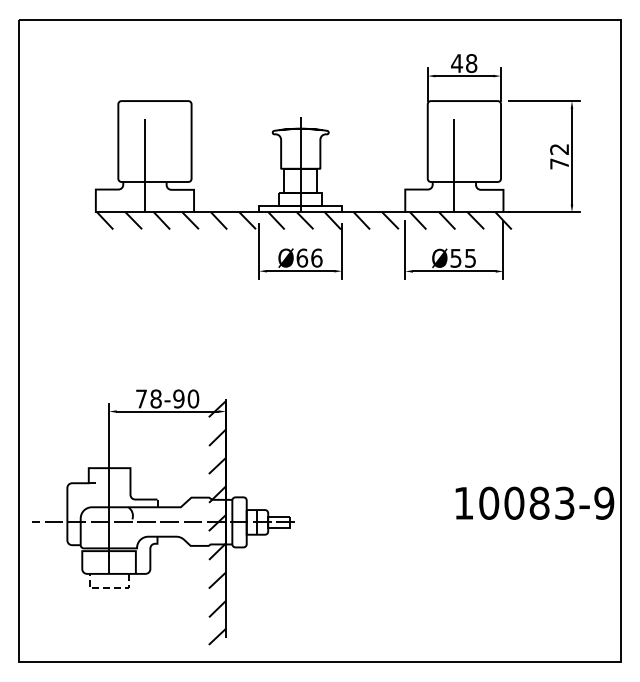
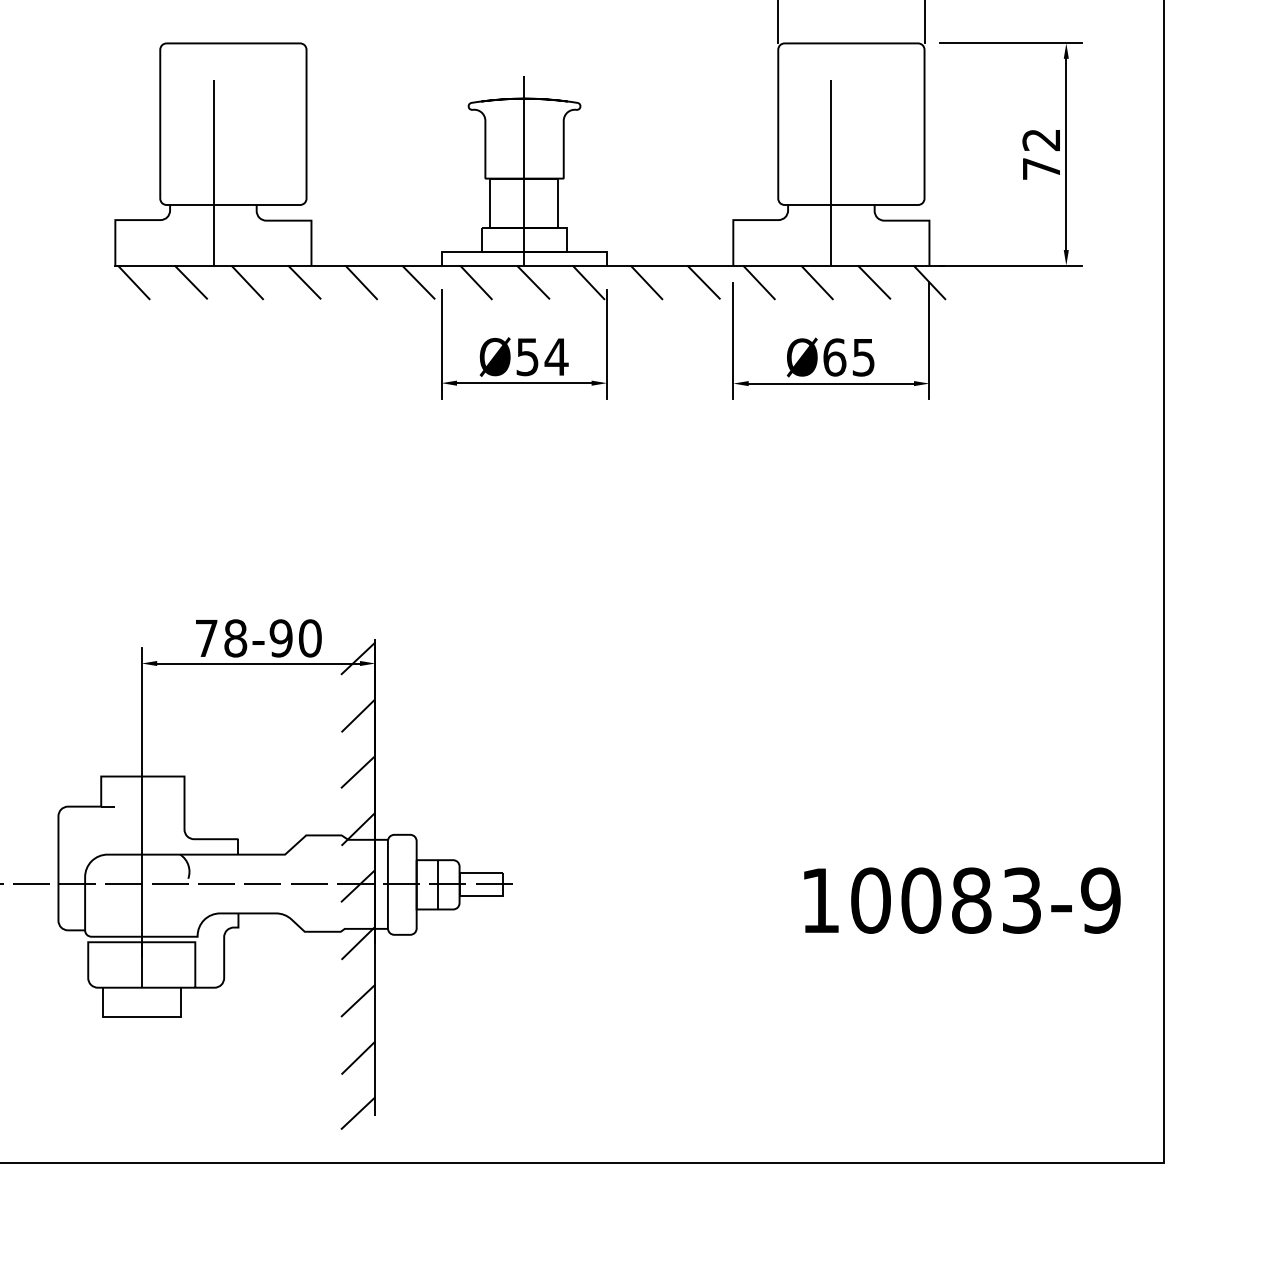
text: (309, 257) -> (542, 355), Ø66 -> Ø54
text: (455, 257) -> (833, 355), Ø55 -> Ø65
text: (534, 502) -> (961, 899), moved
line: (109, 588) -> (142, 1016), dashed -> solid

